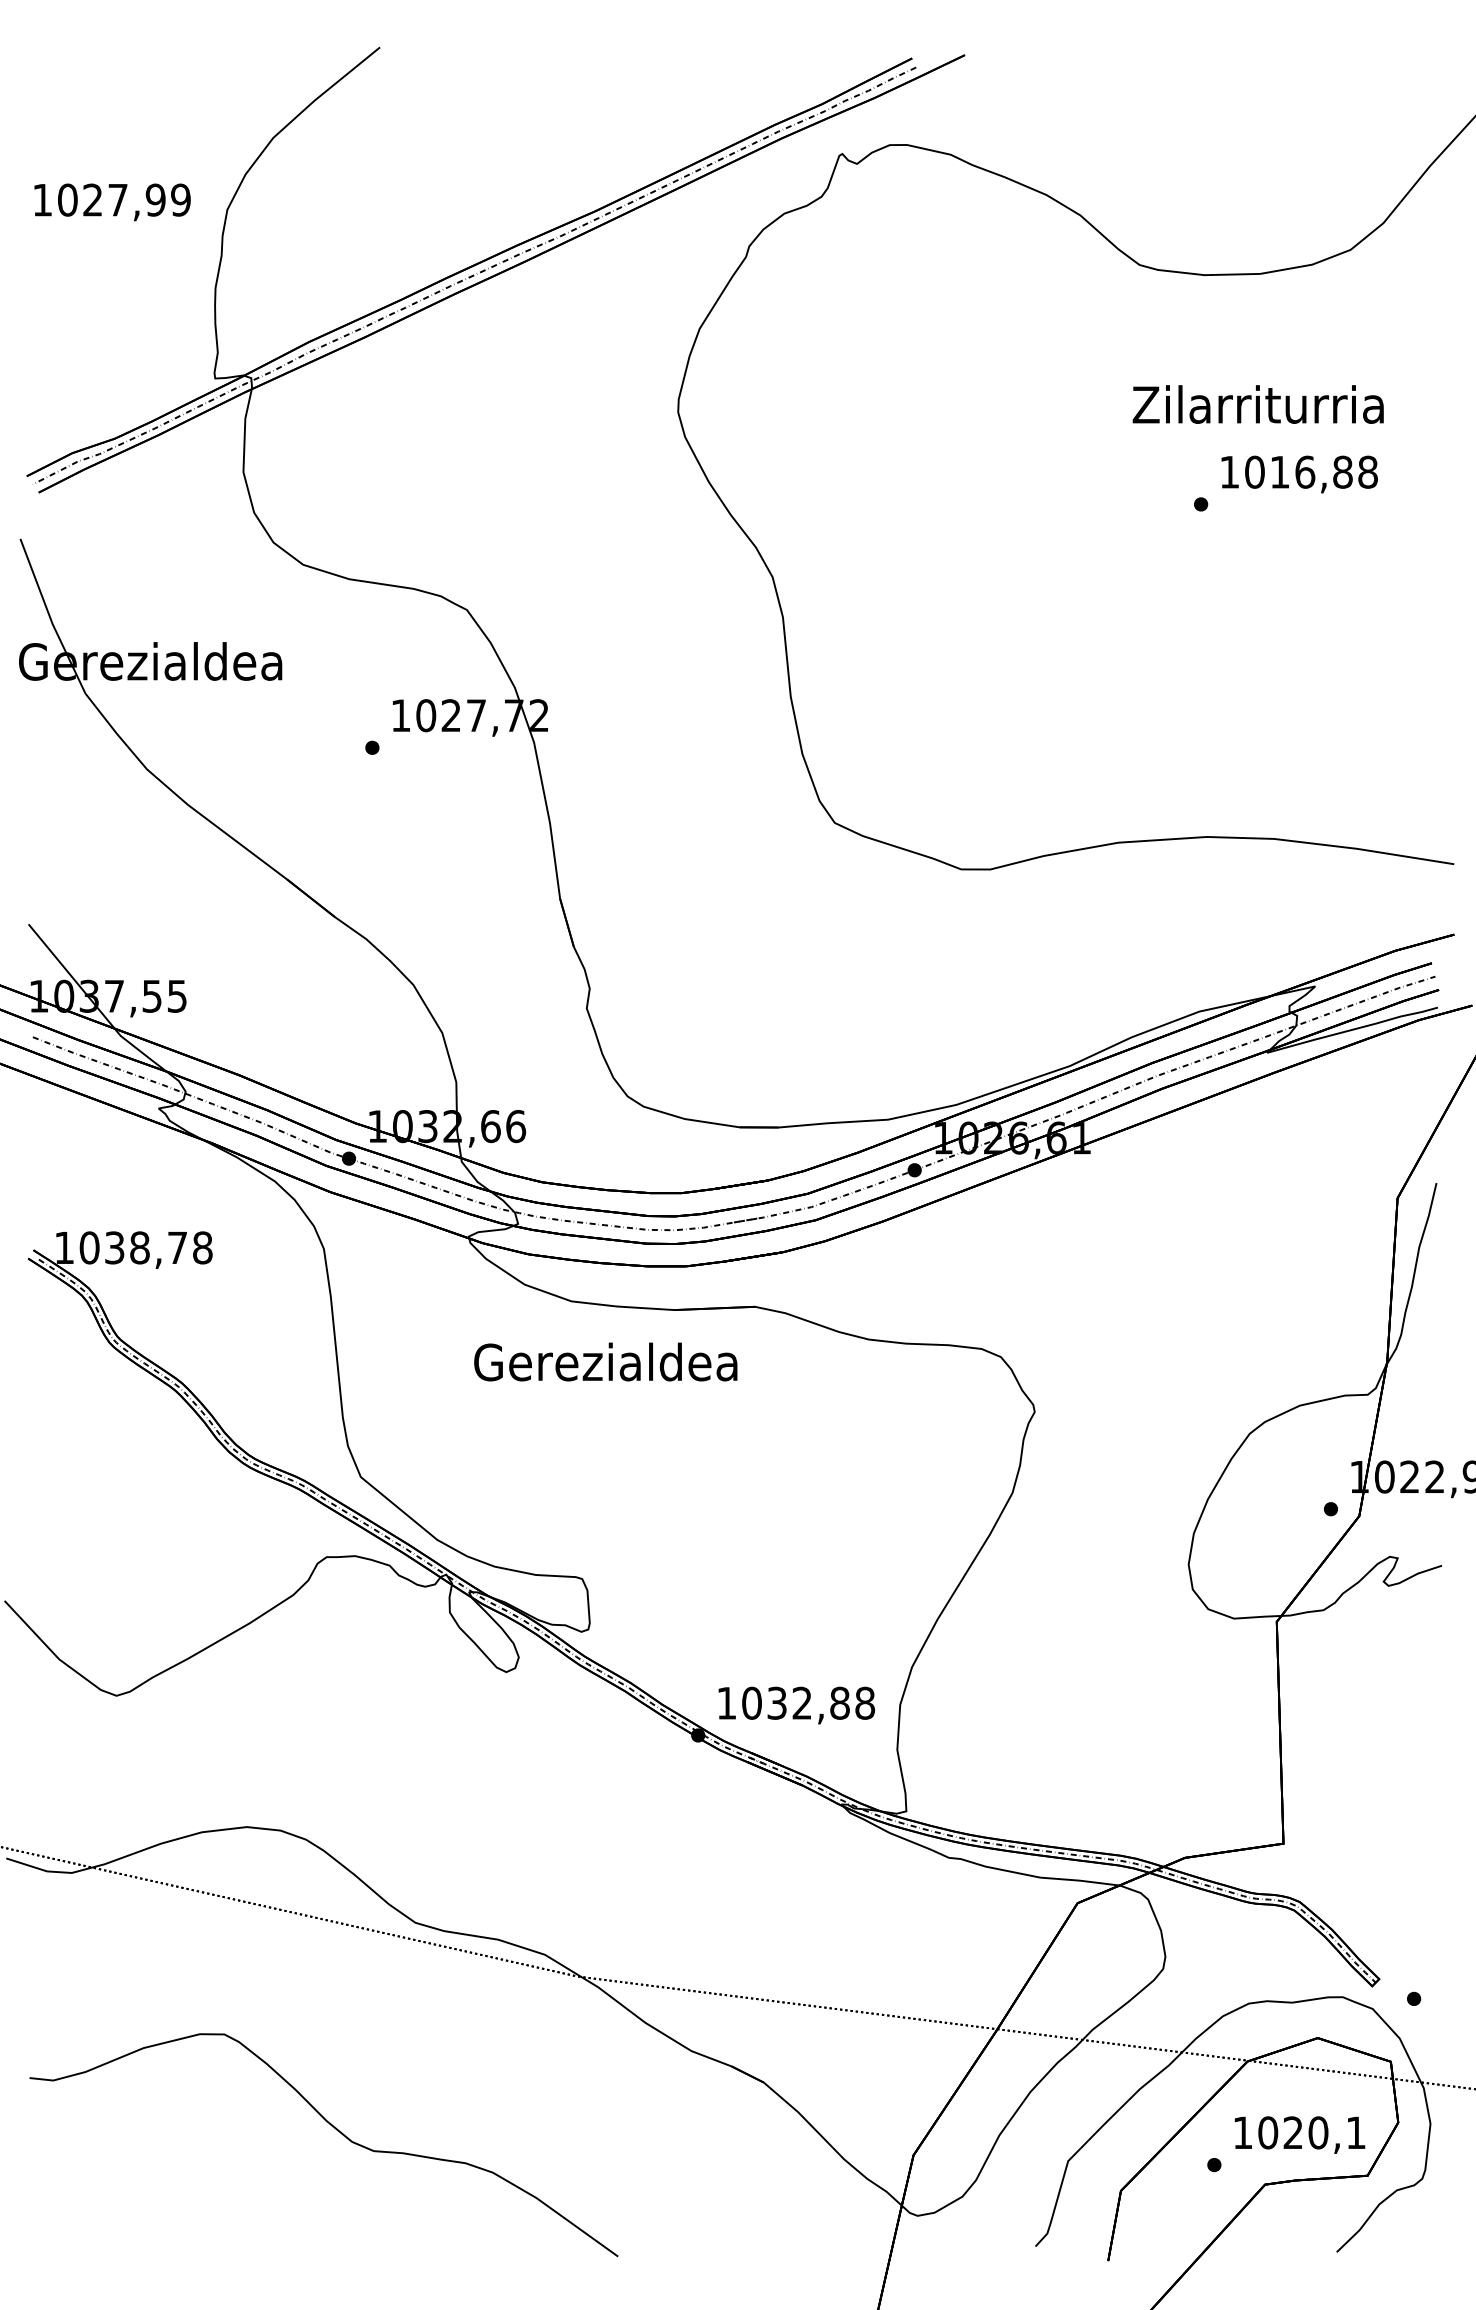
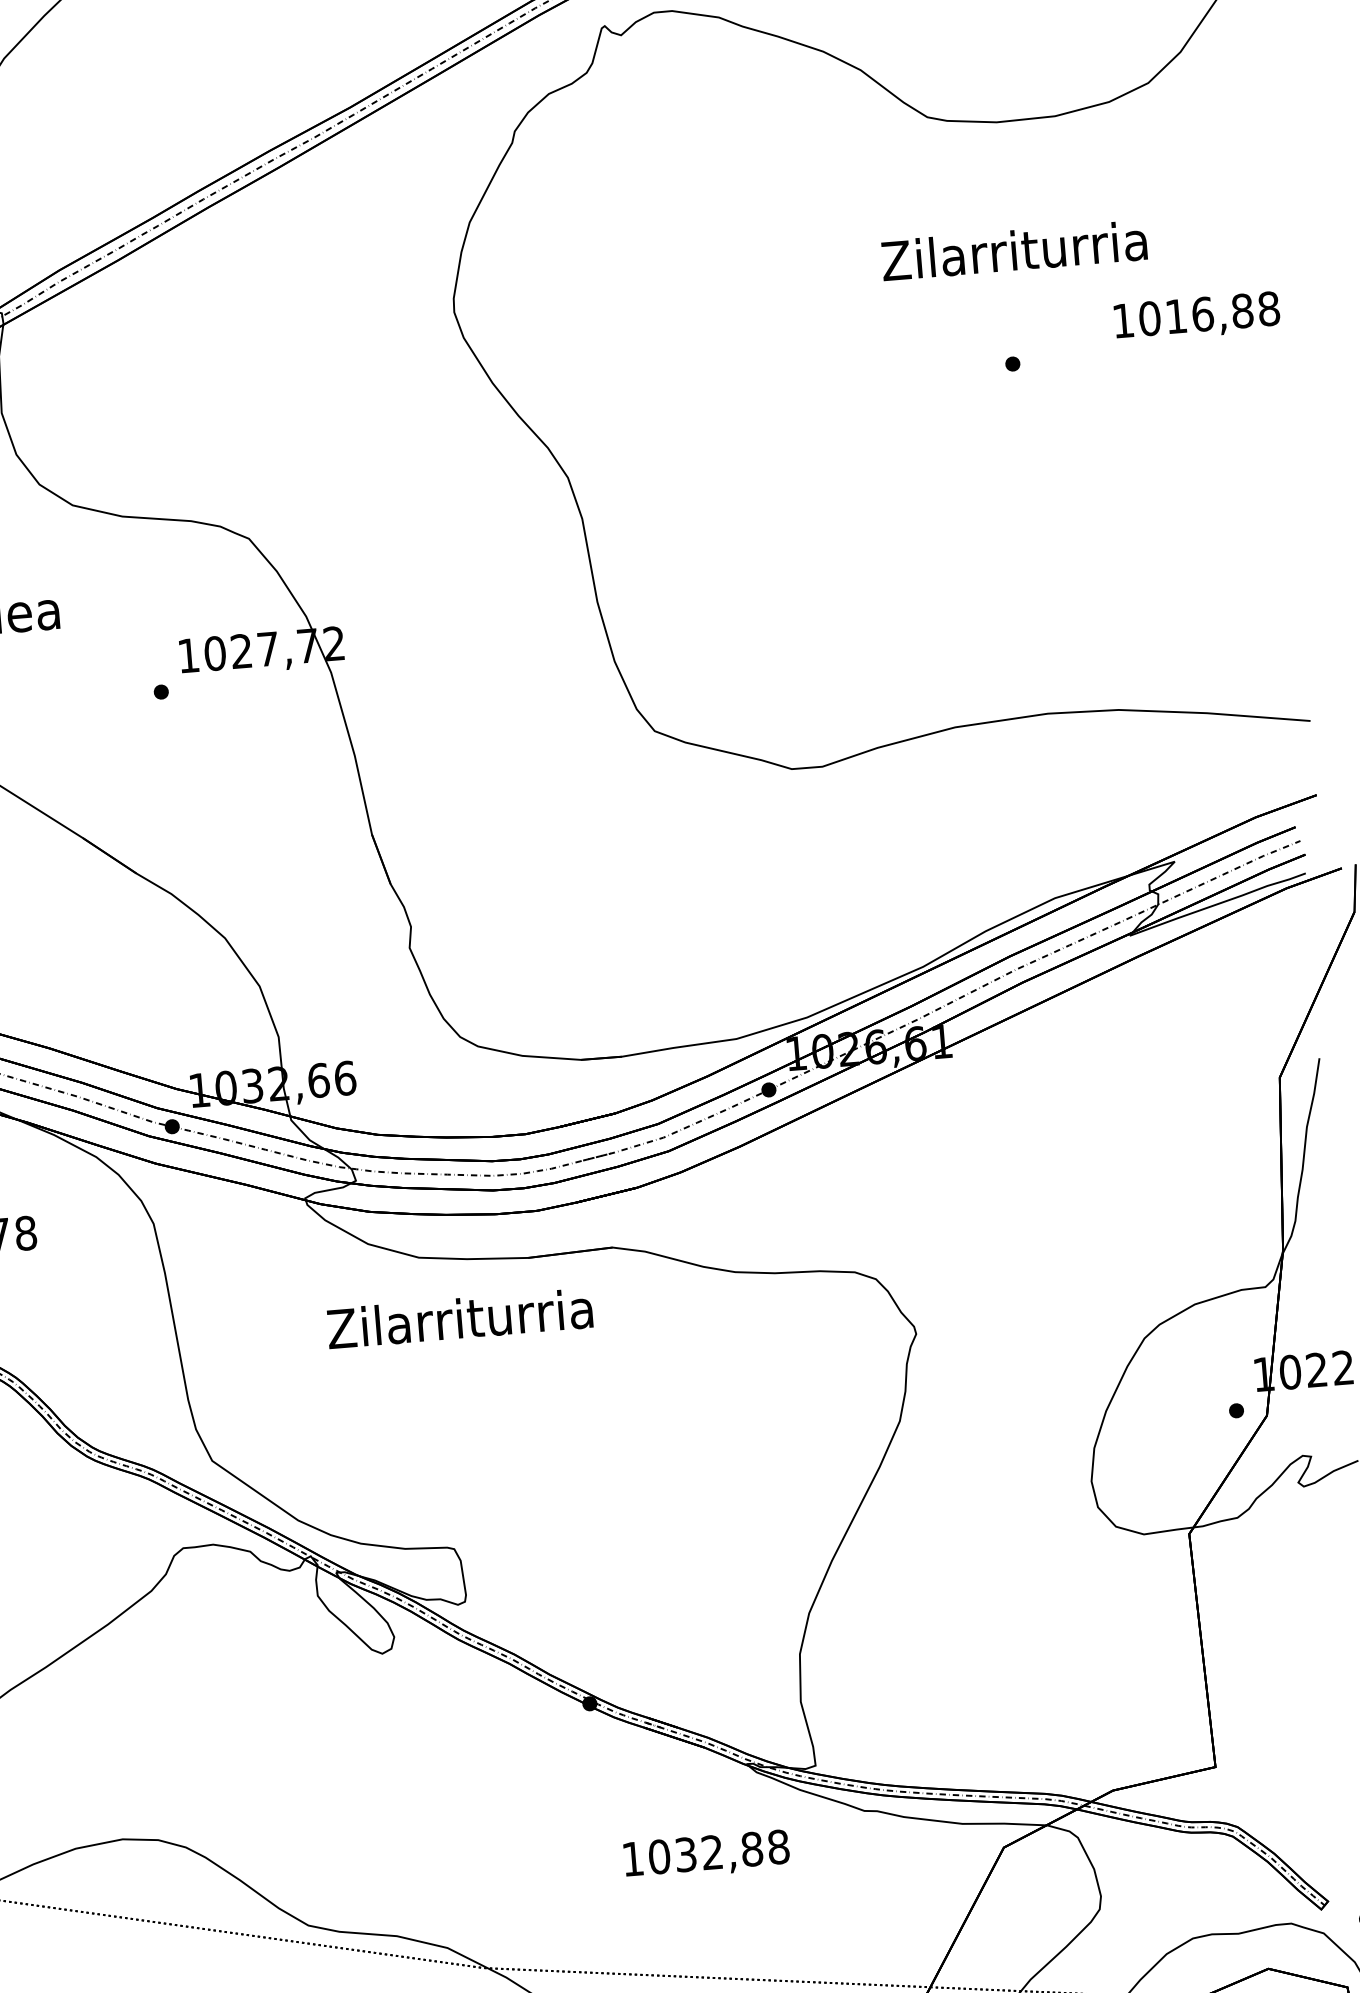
text: (1257, 404) -> (1013, 250), moved
text: (1299, 474) -> (1197, 317), moved
text: (605, 1361) -> (459, 1318), Gerezialdea -> Zilarriturria
text: (796, 1705) -> (706, 1855), moved

